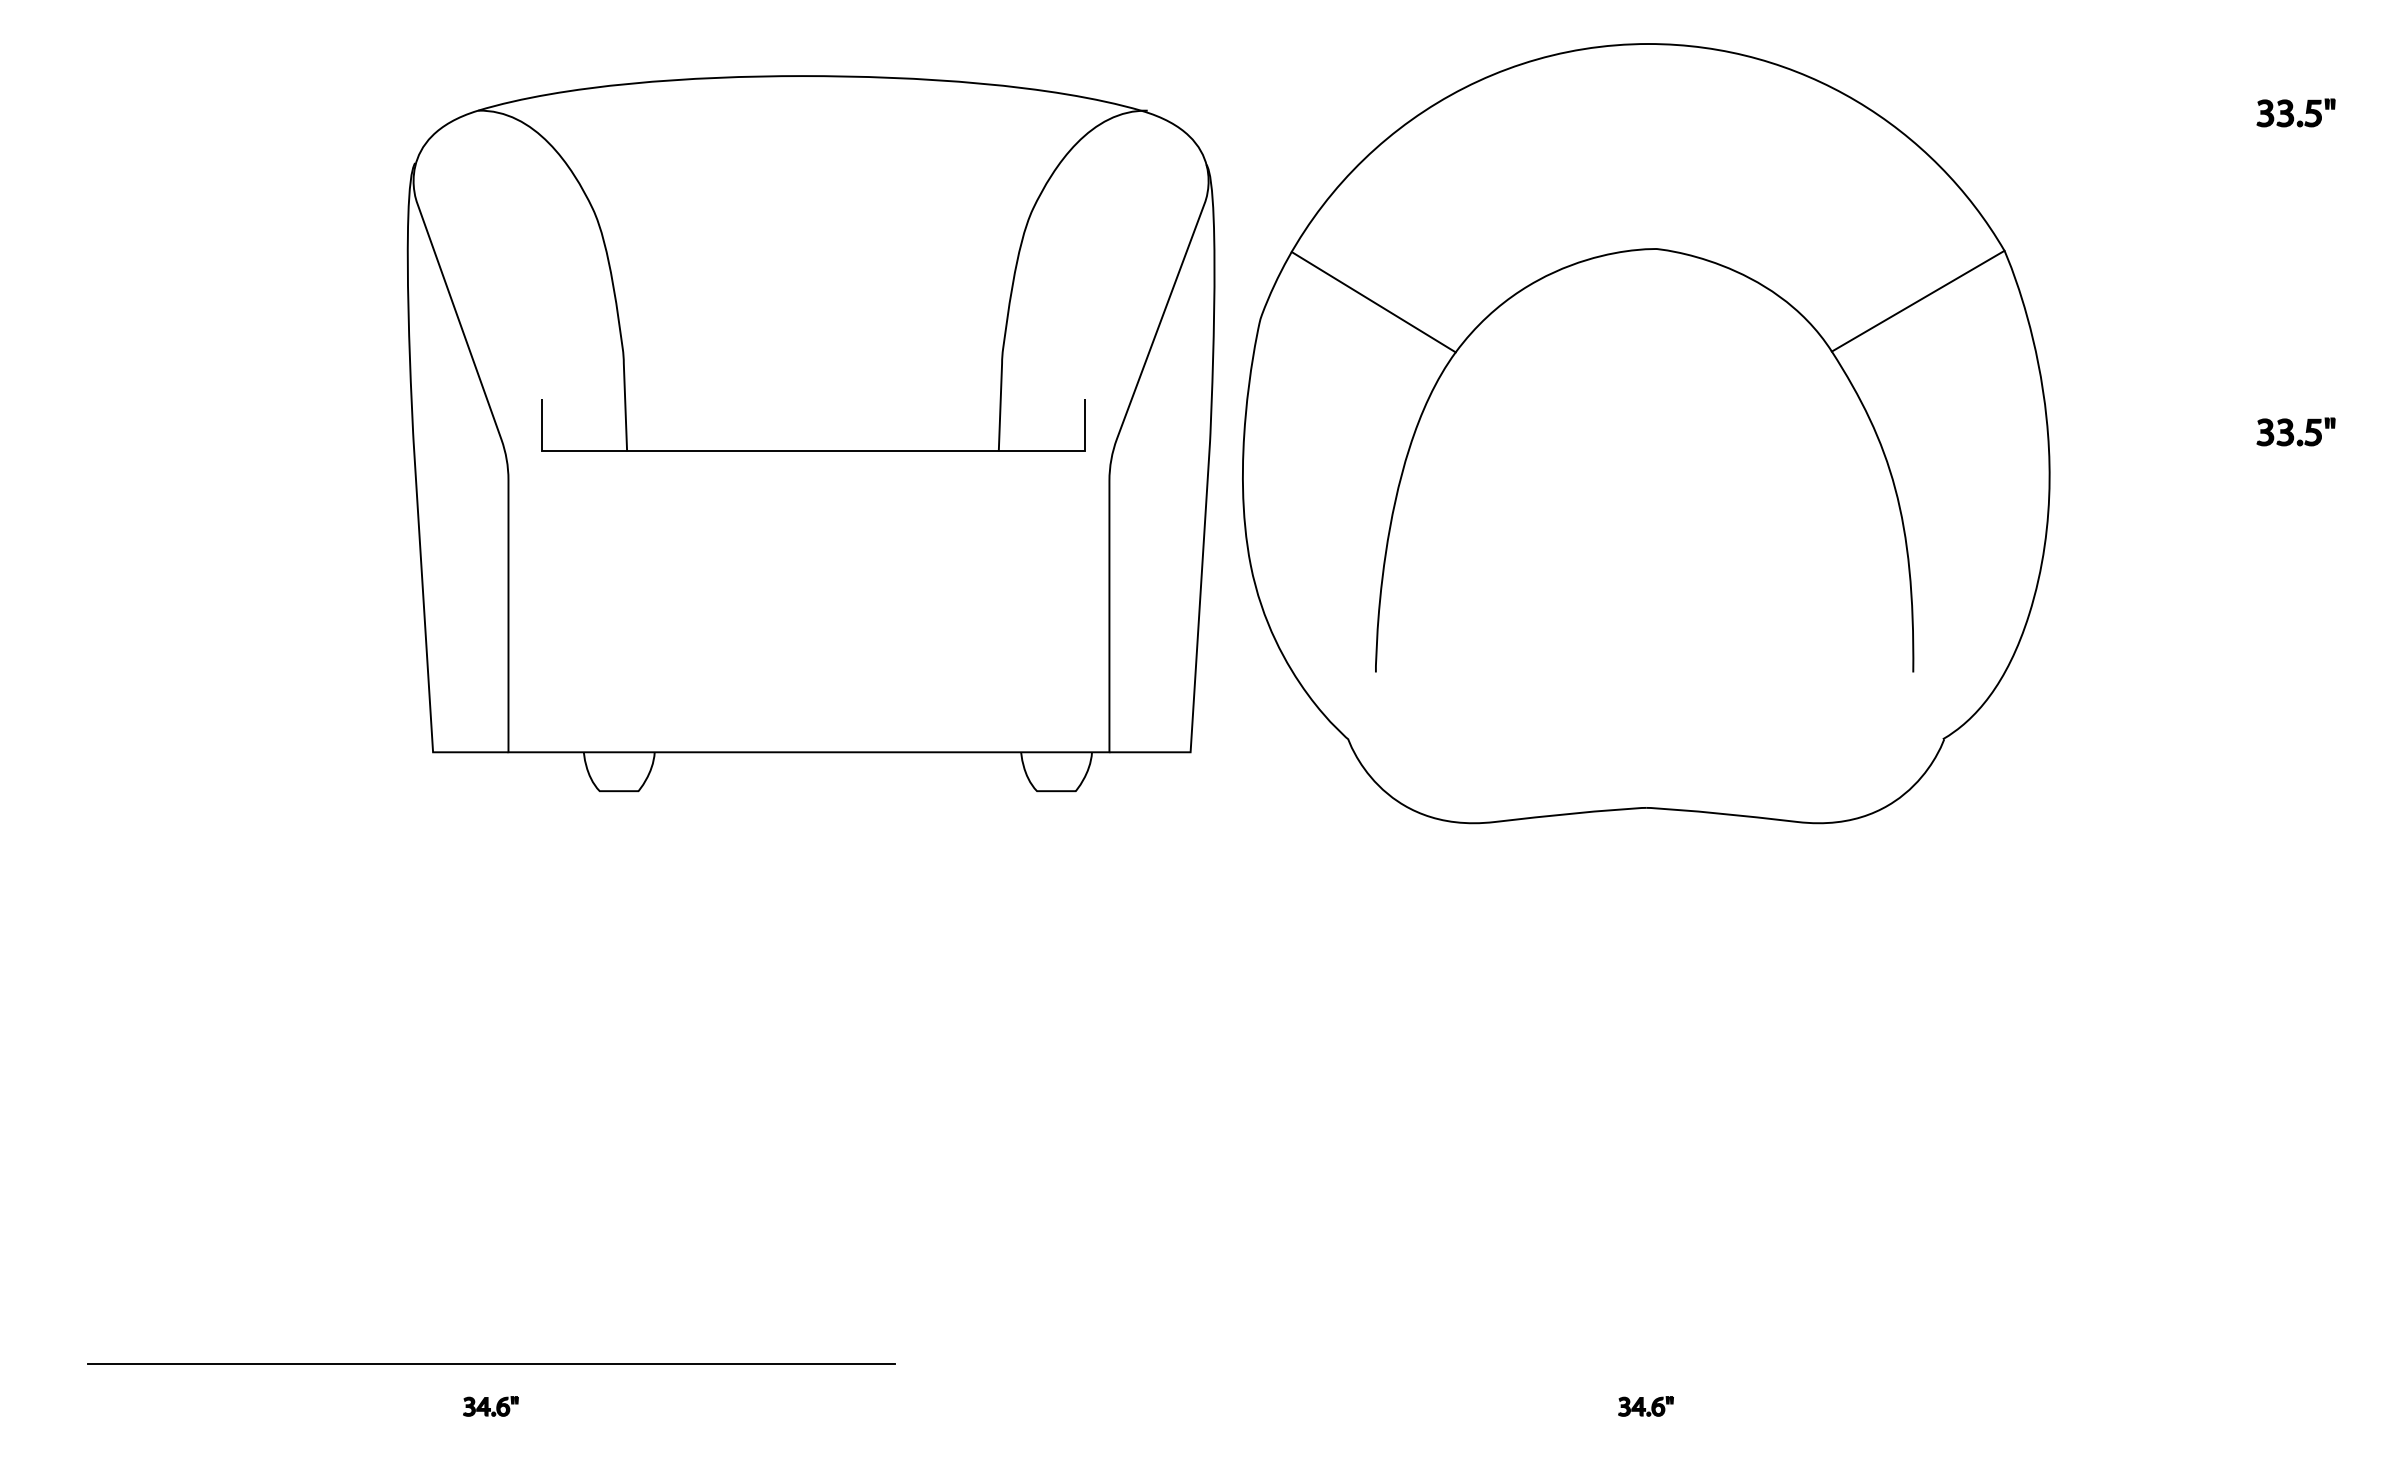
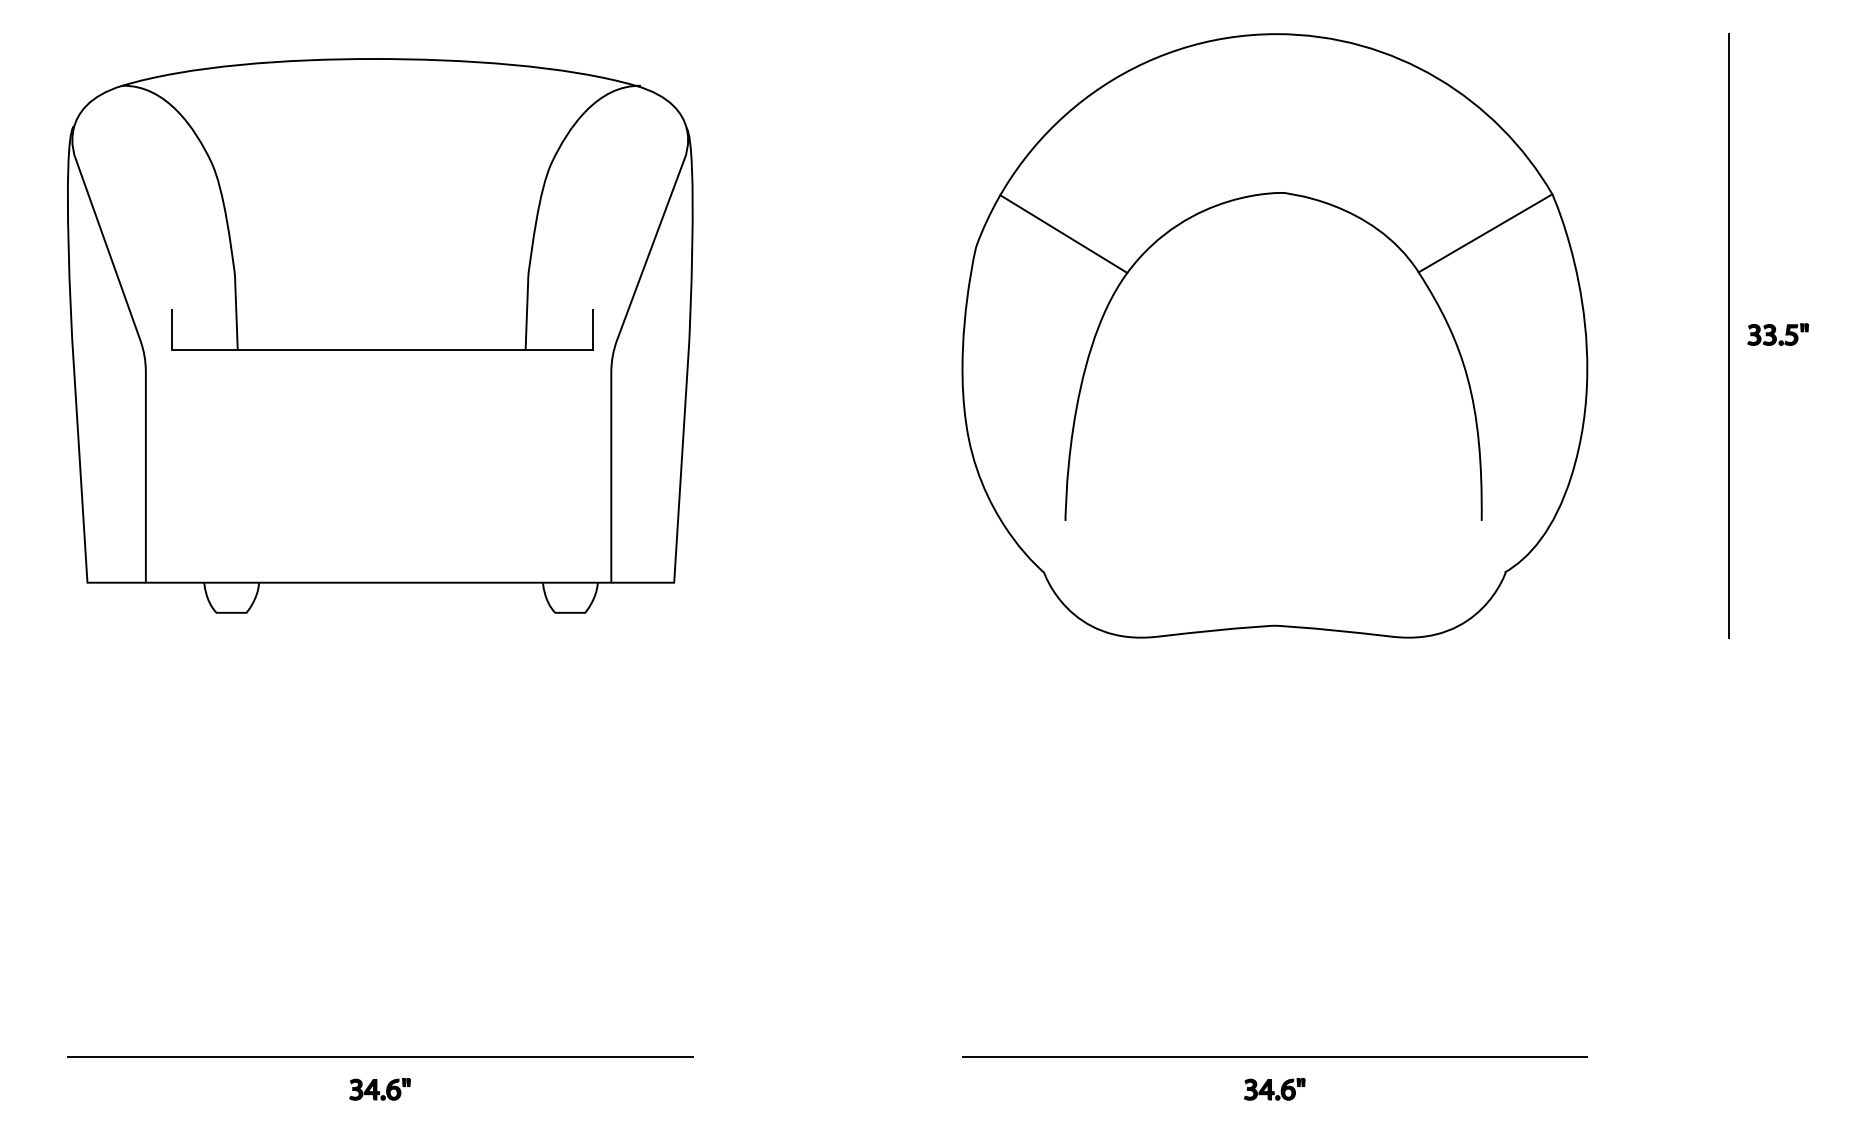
part: (2295, 112) -> (1777, 87), removed
part: (810, 433) -> (379, 335), moved
line: (2232, 433) -> (1728, 335), added
line: (1645, 1364) -> (1274, 1056), added
part: (490, 1406) -> (379, 1089), size x1.43
part: (1645, 1406) -> (1274, 1089), size x1.43

